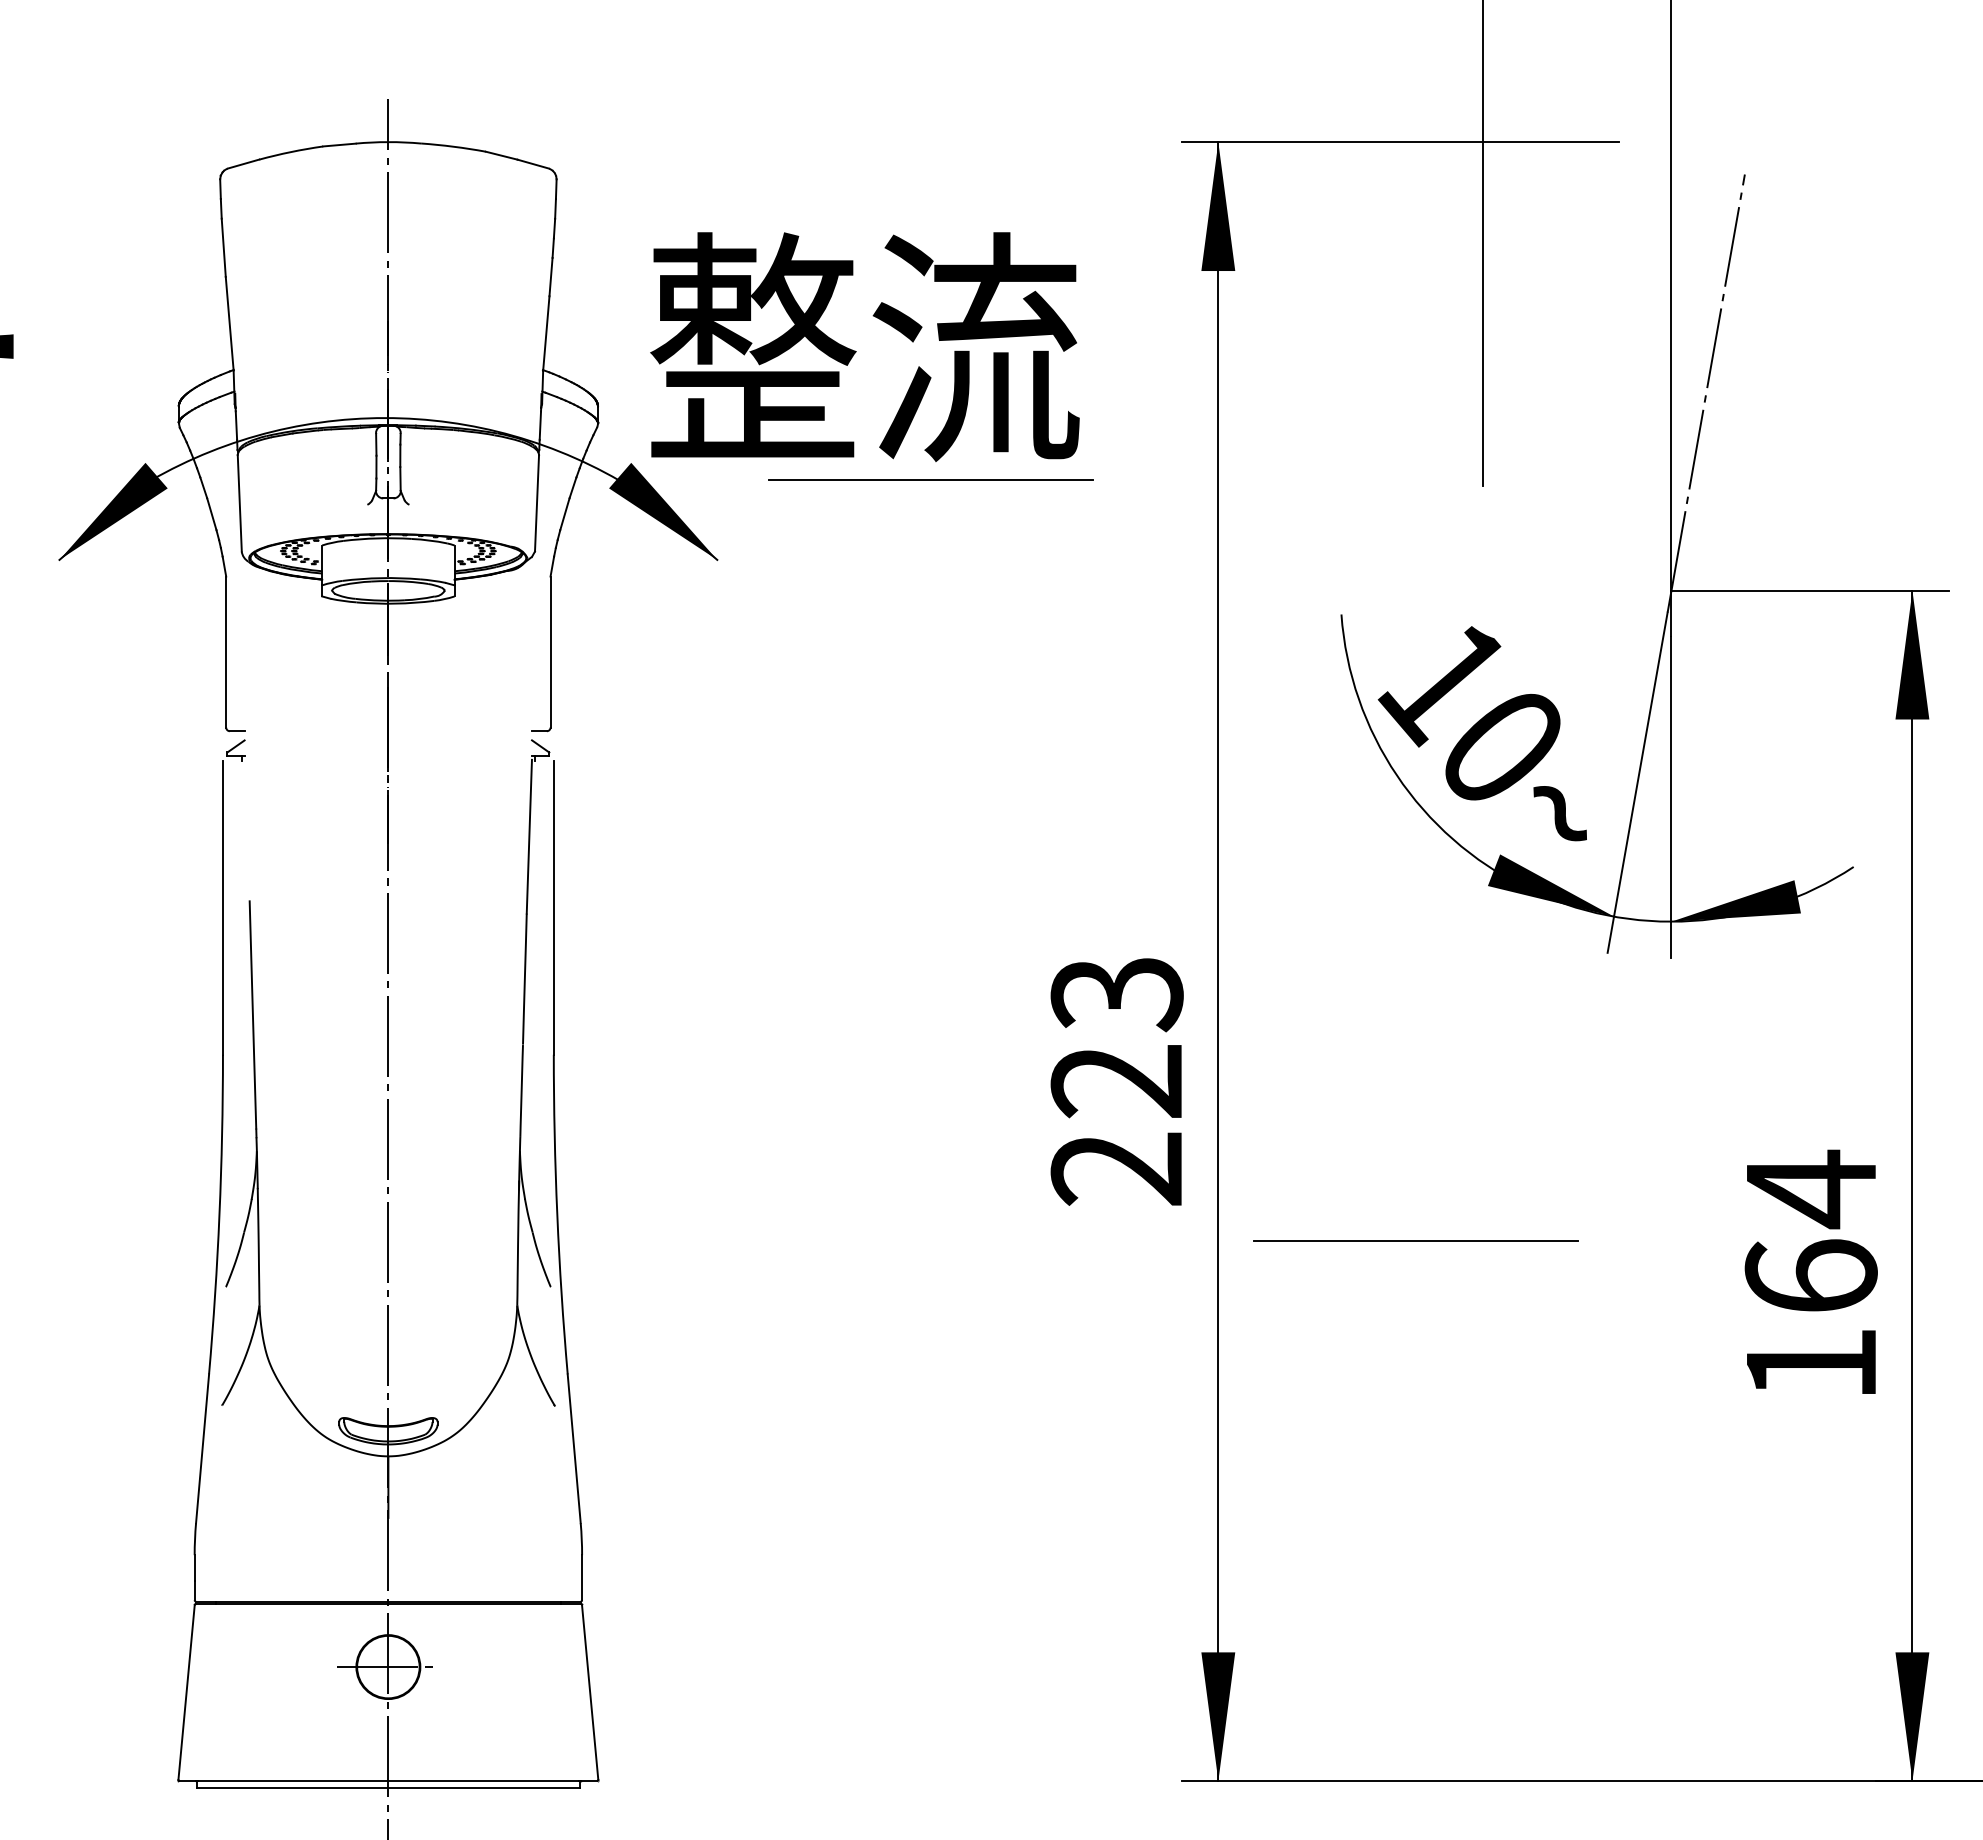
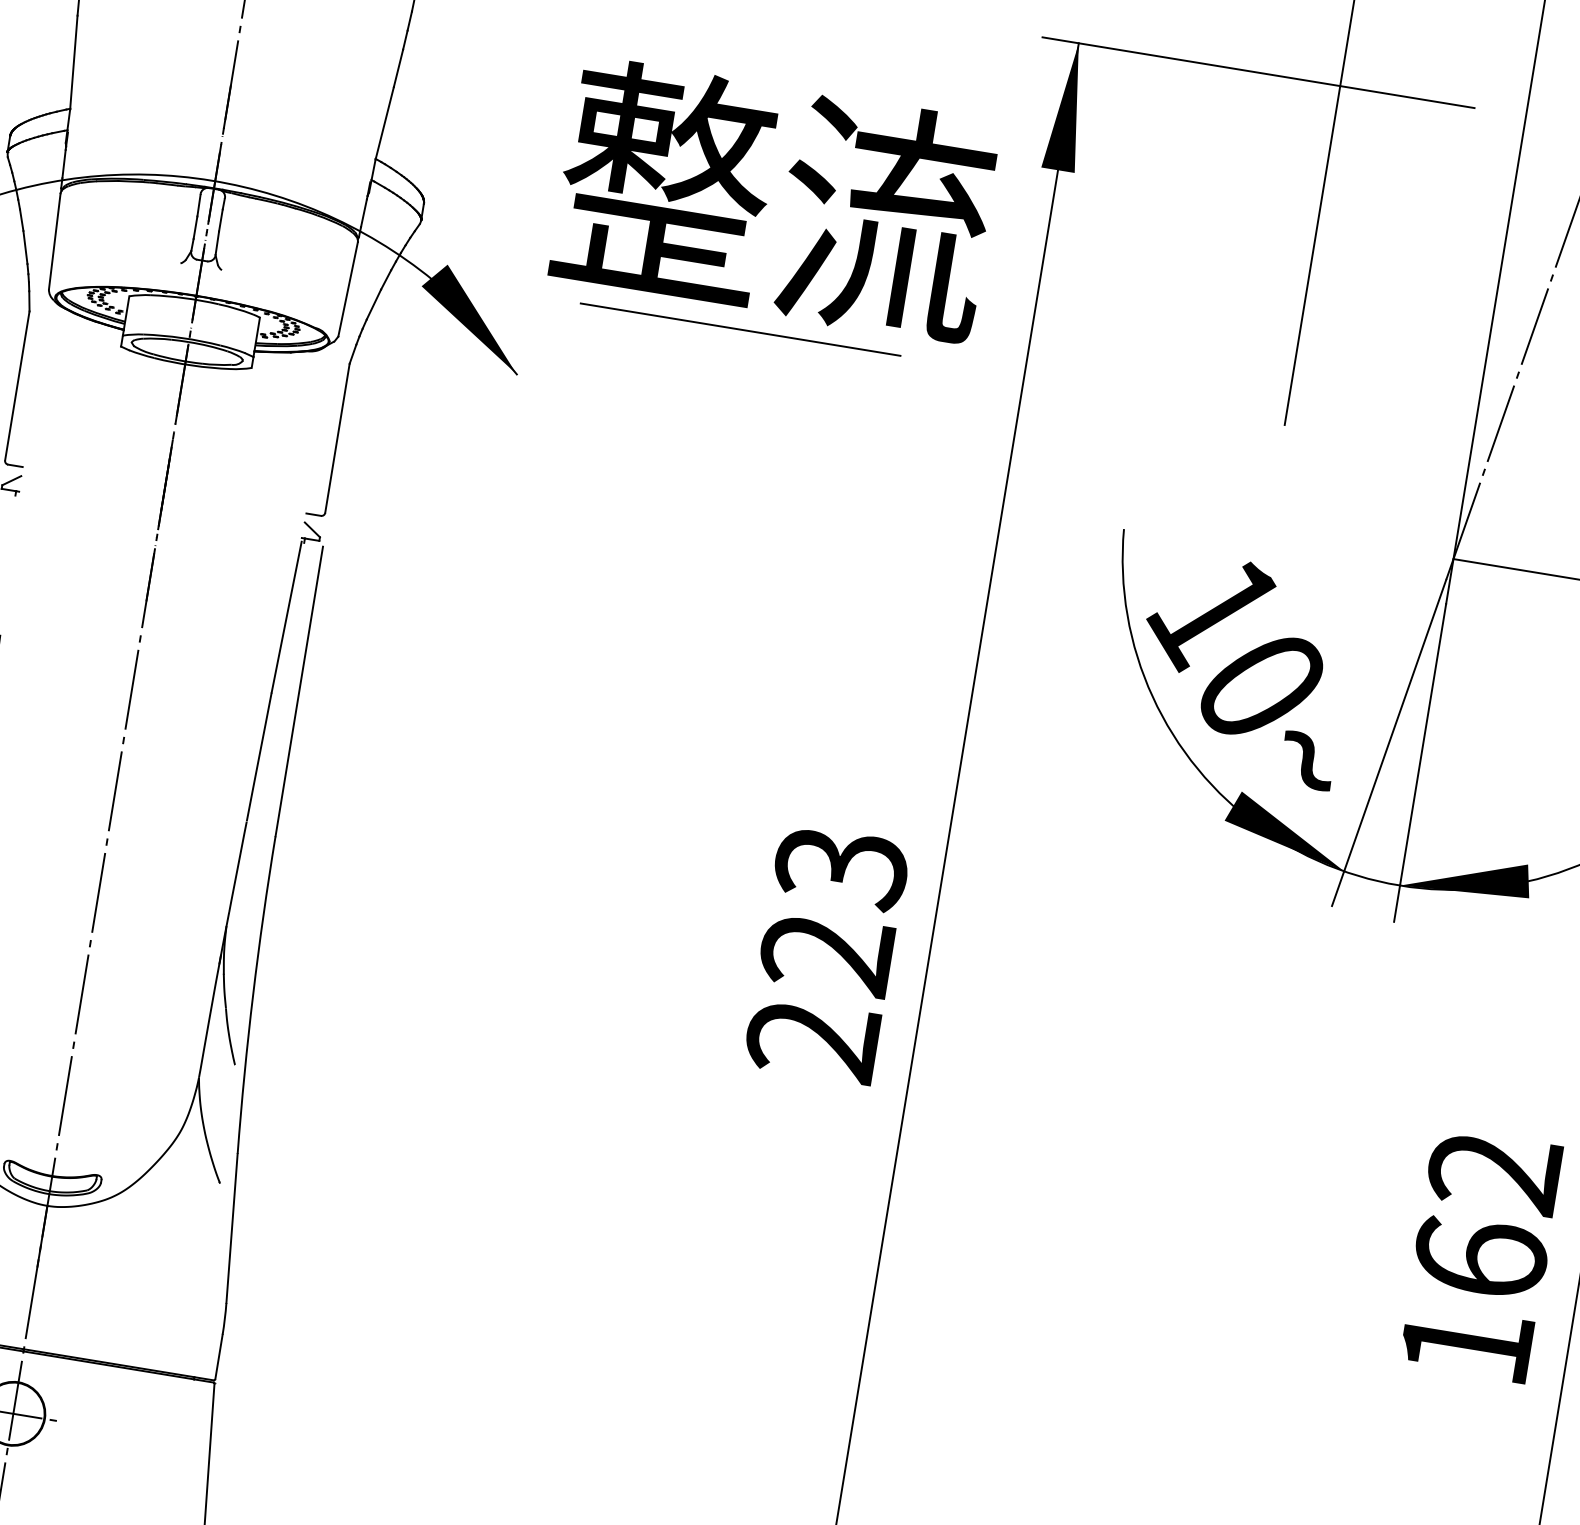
text: (864, 346) -> (775, 200), moved
text: (1809, 1189) -> (1492, 1172), 164 -> 162
line: (1415, 1240) -> (1095, 1158), removed

